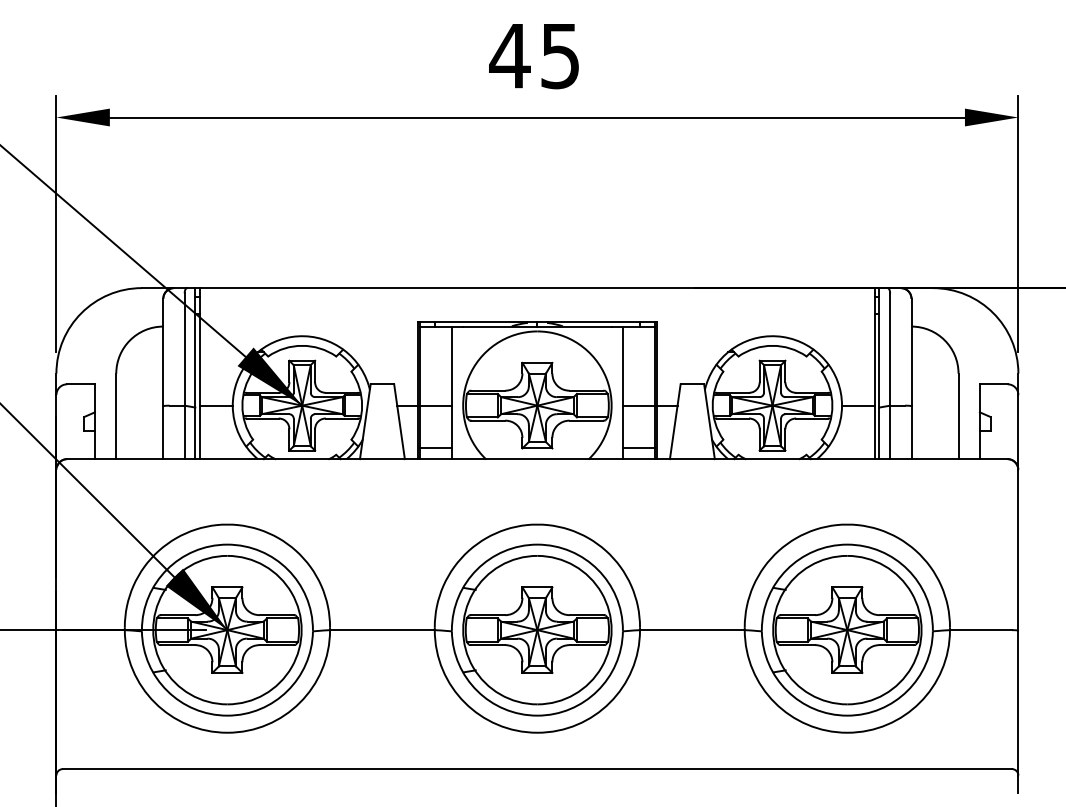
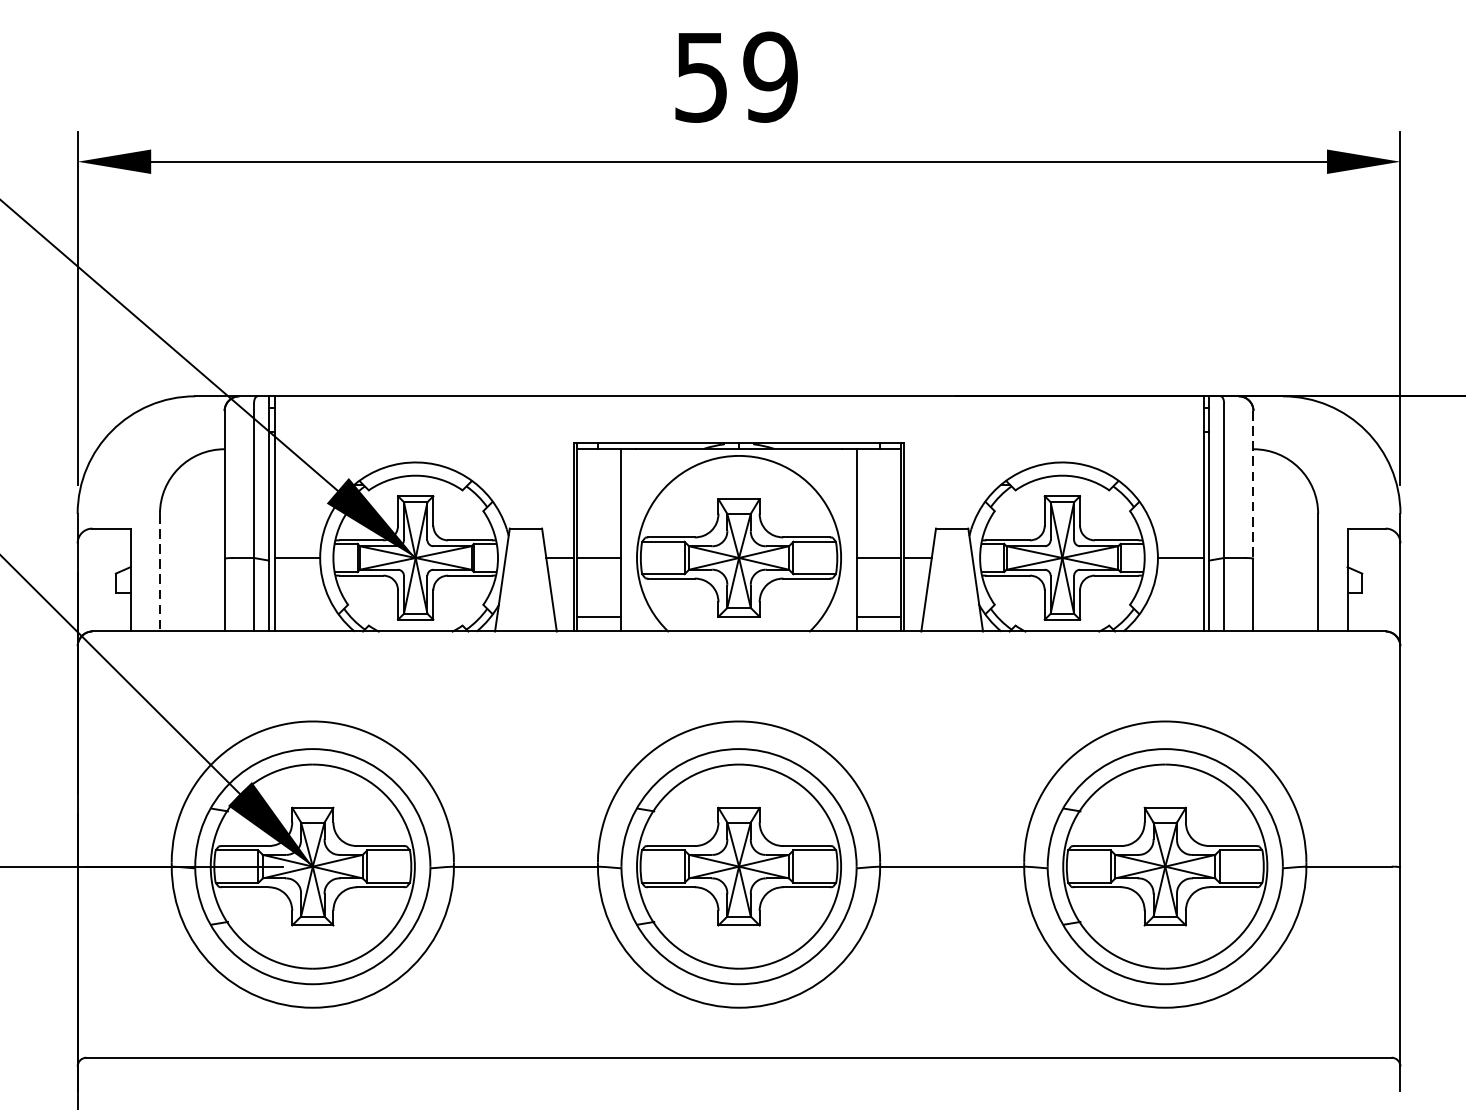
text: (534, 55) -> (735, 76), 45 -> 59
line: (911, 352) -> (1253, 484), solid -> dashed
line: (116, 416) -> (160, 572), solid -> dashed

